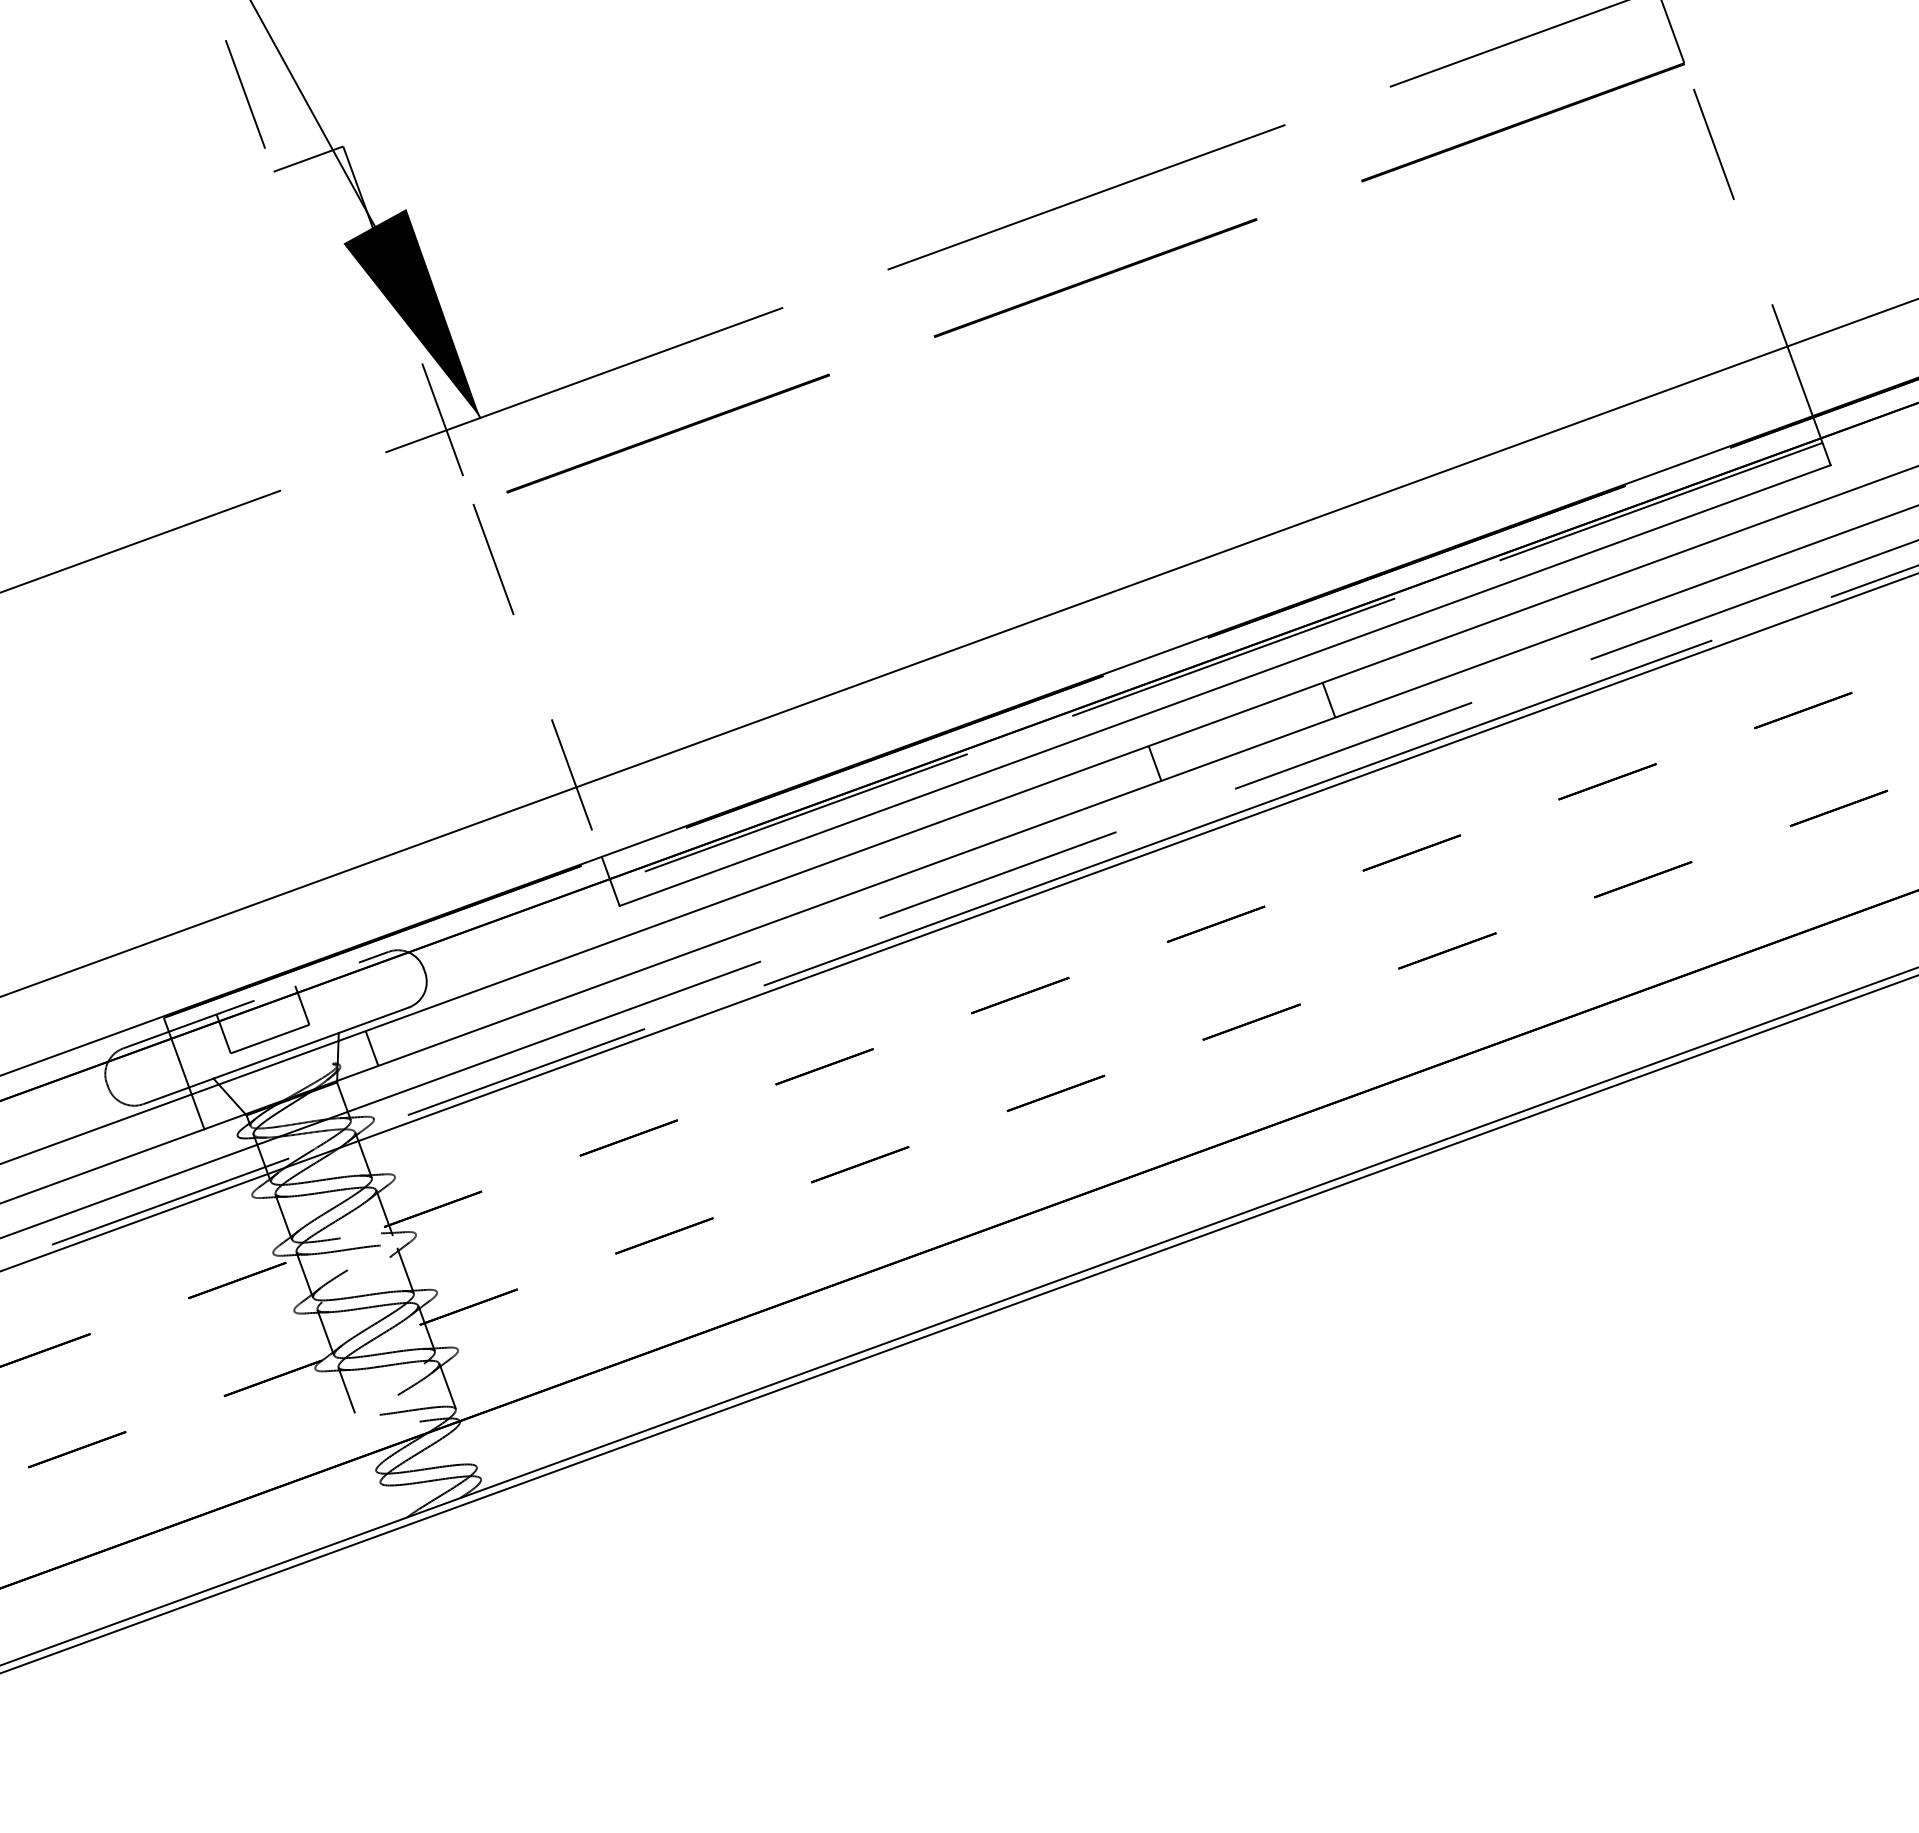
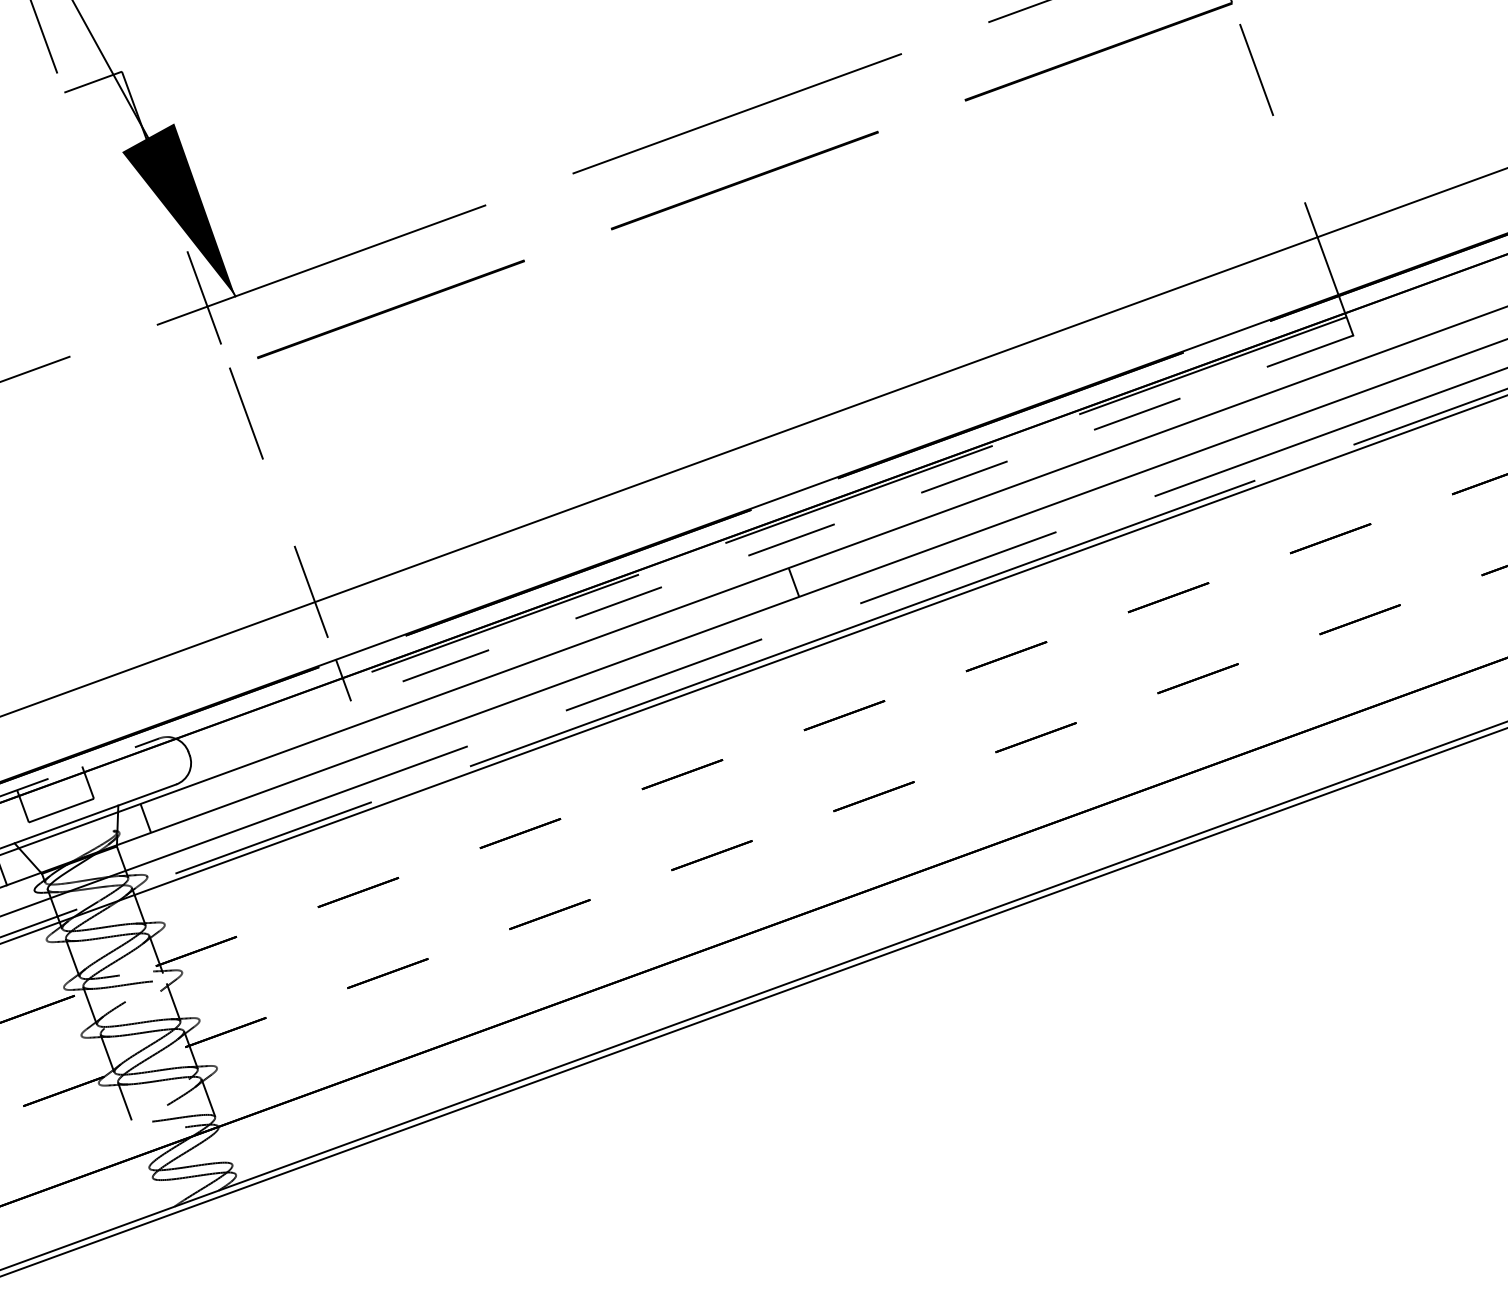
line: (1224, 685) -> (851, 517), solid -> dashed
line: (1328, 699) -> (937, 529), removed

